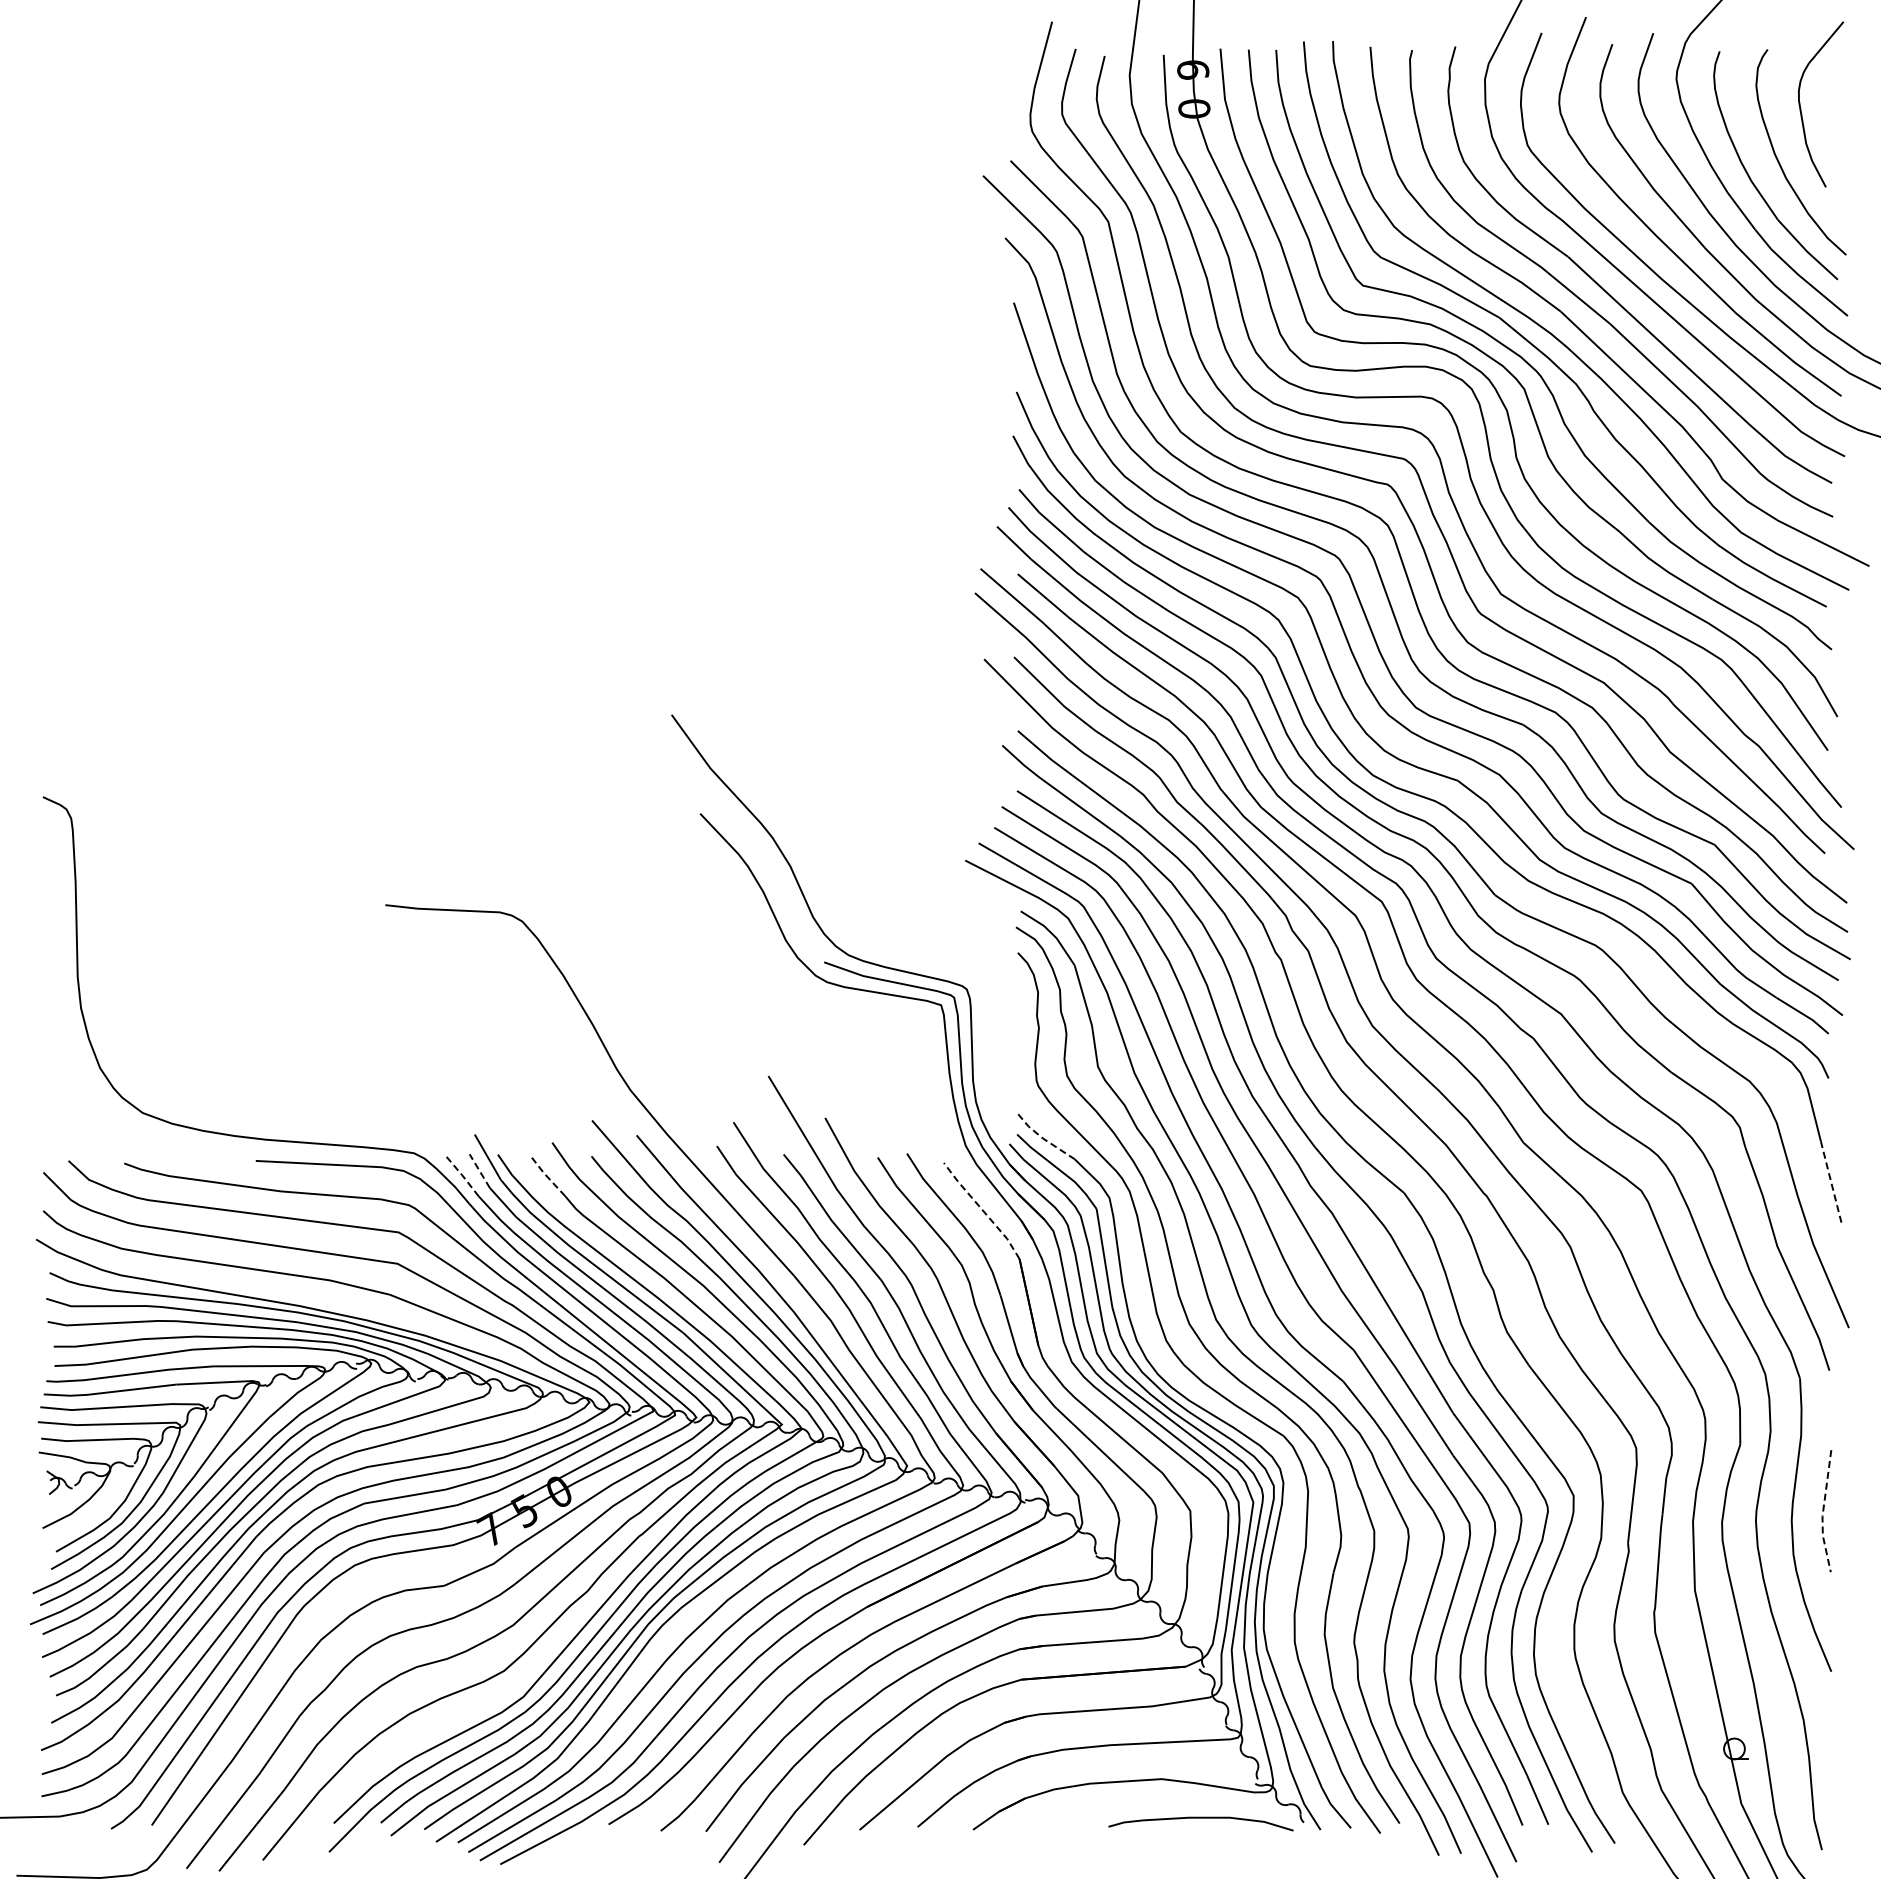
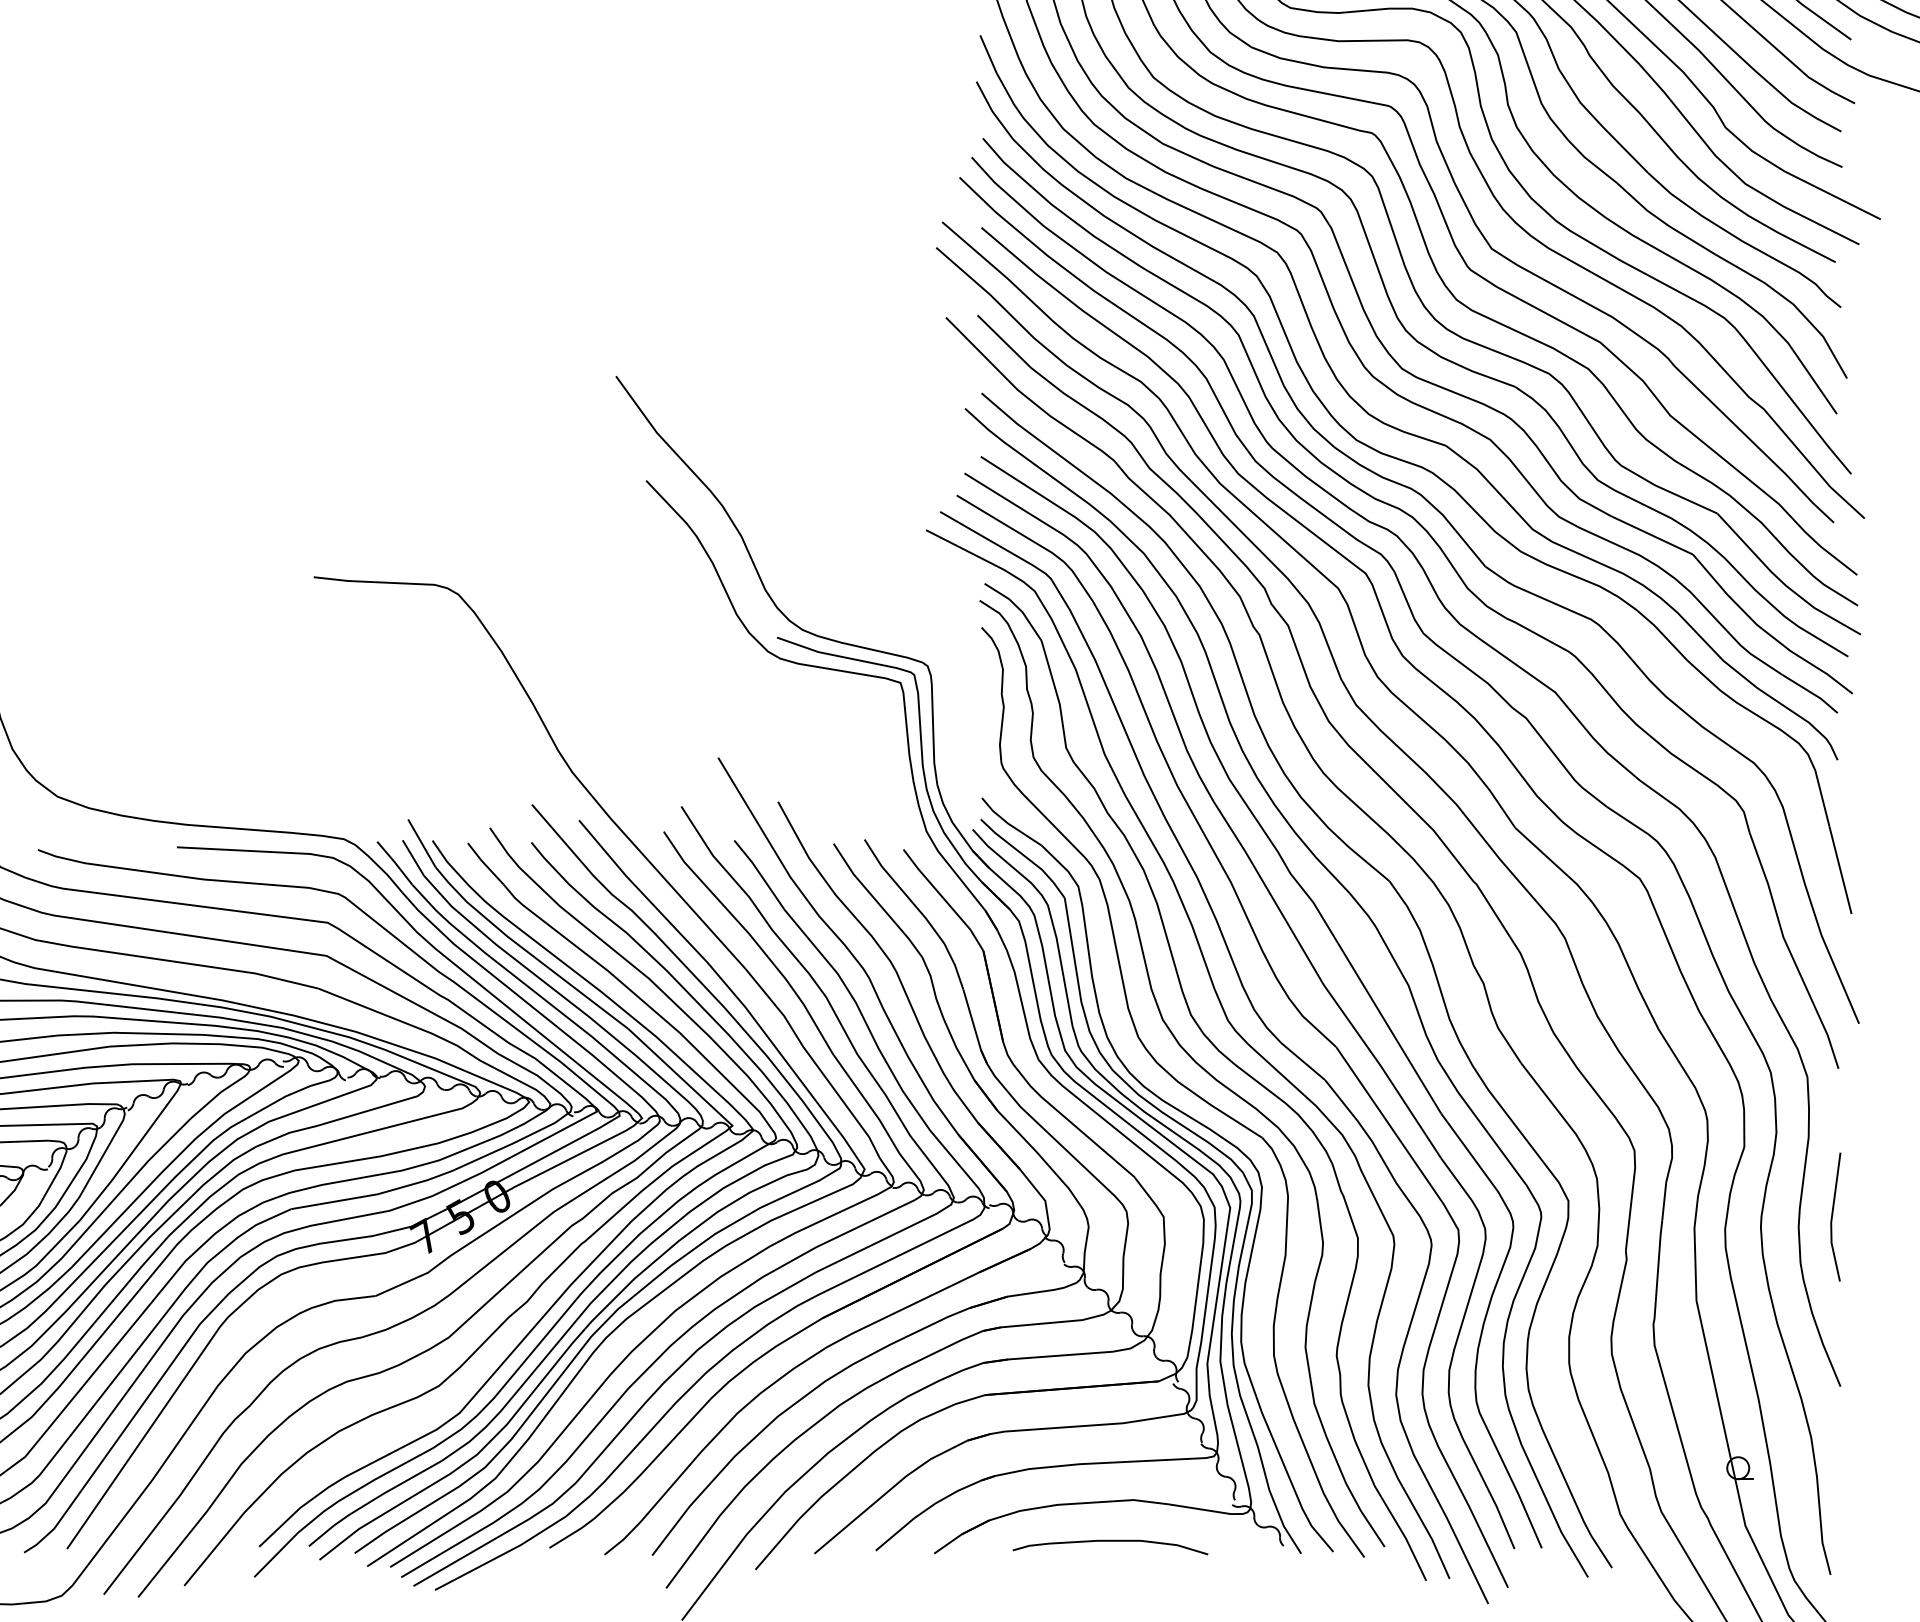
line: (1042, 1138) -> (1007, 823), dashed -> solid
line: (479, 1171) -> (413, 858), dashed -> solid
line: (462, 1175) -> (395, 862), dashed -> solid
line: (547, 1176) -> (484, 863), dashed -> solid
line: (1831, 1182) -> (1840, 870), dashed -> solid
line: (982, 1210) -> (944, 899), dashed -> solid
line: (1822, 1513) -> (1831, 1219), dashed -> solid
curve: (1200, 1818) -> (1110, 1541), moved

